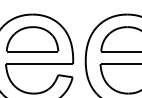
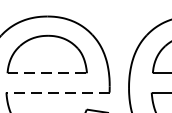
line: (32, 51) -> (47, 73), solid -> dashed
line: (39, 64) -> (57, 93), solid -> dashed

